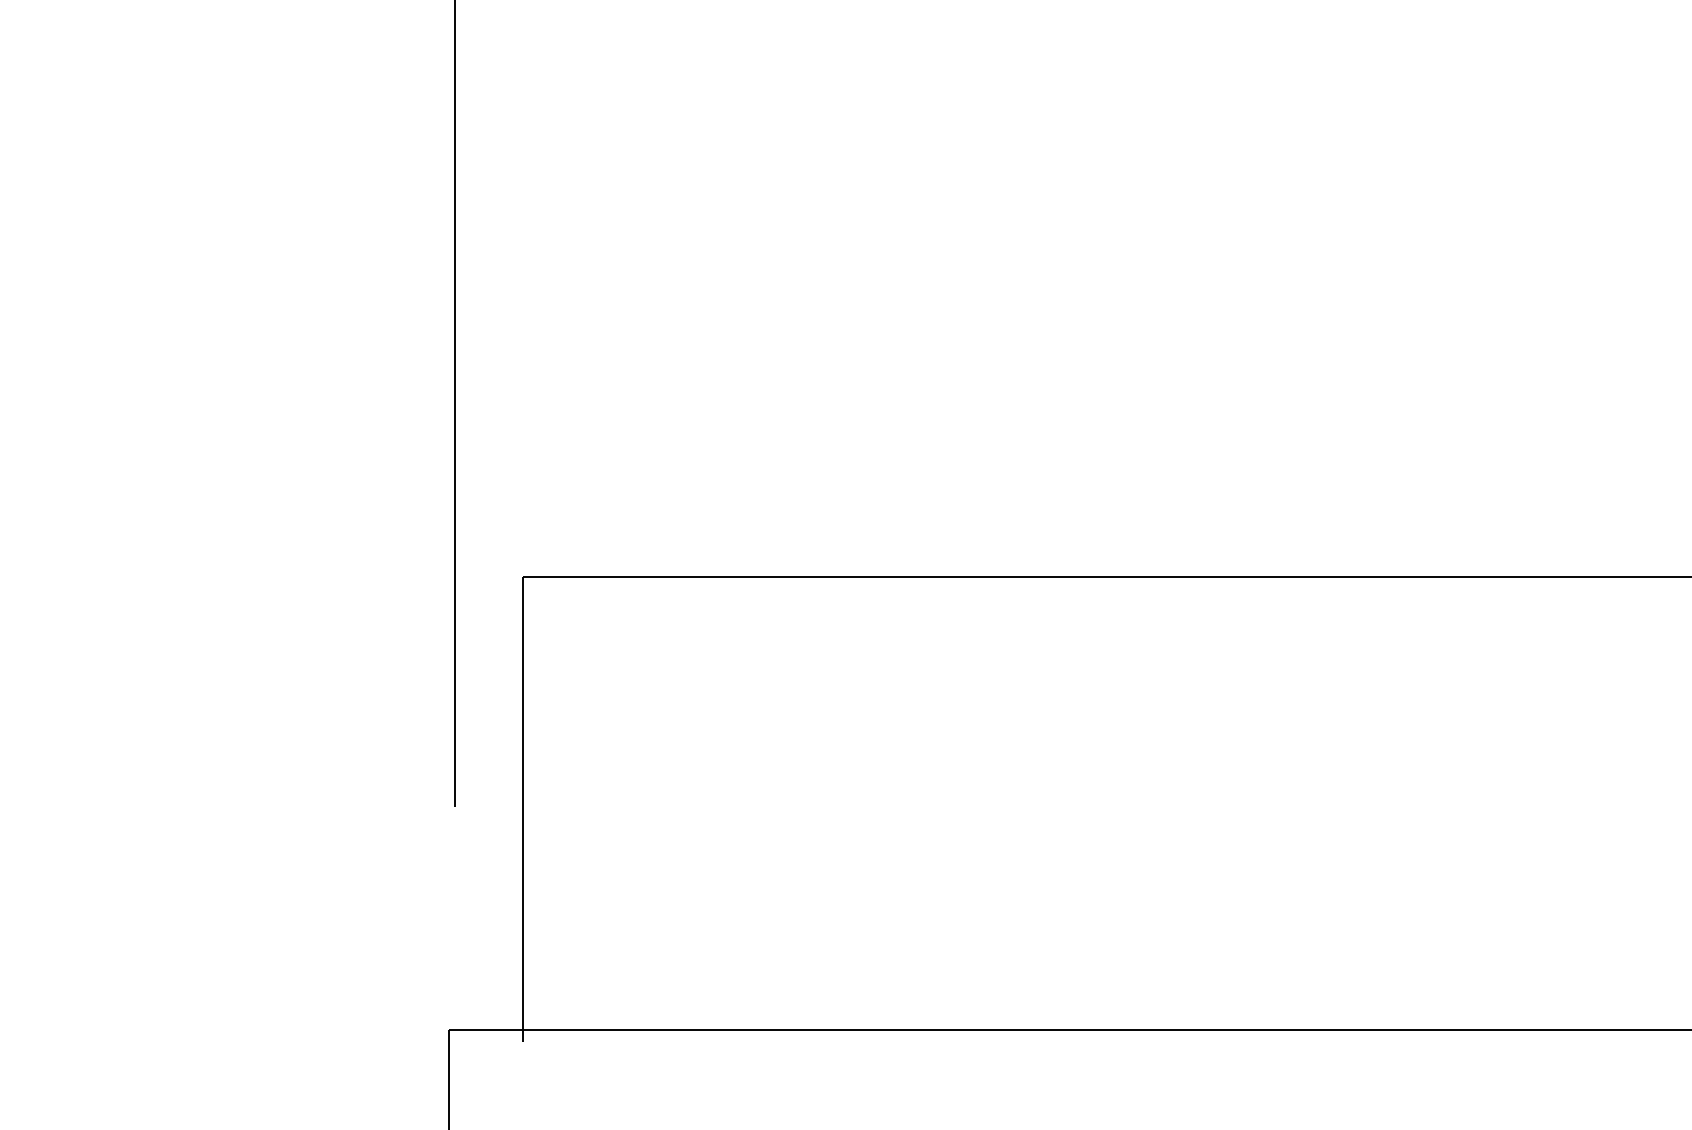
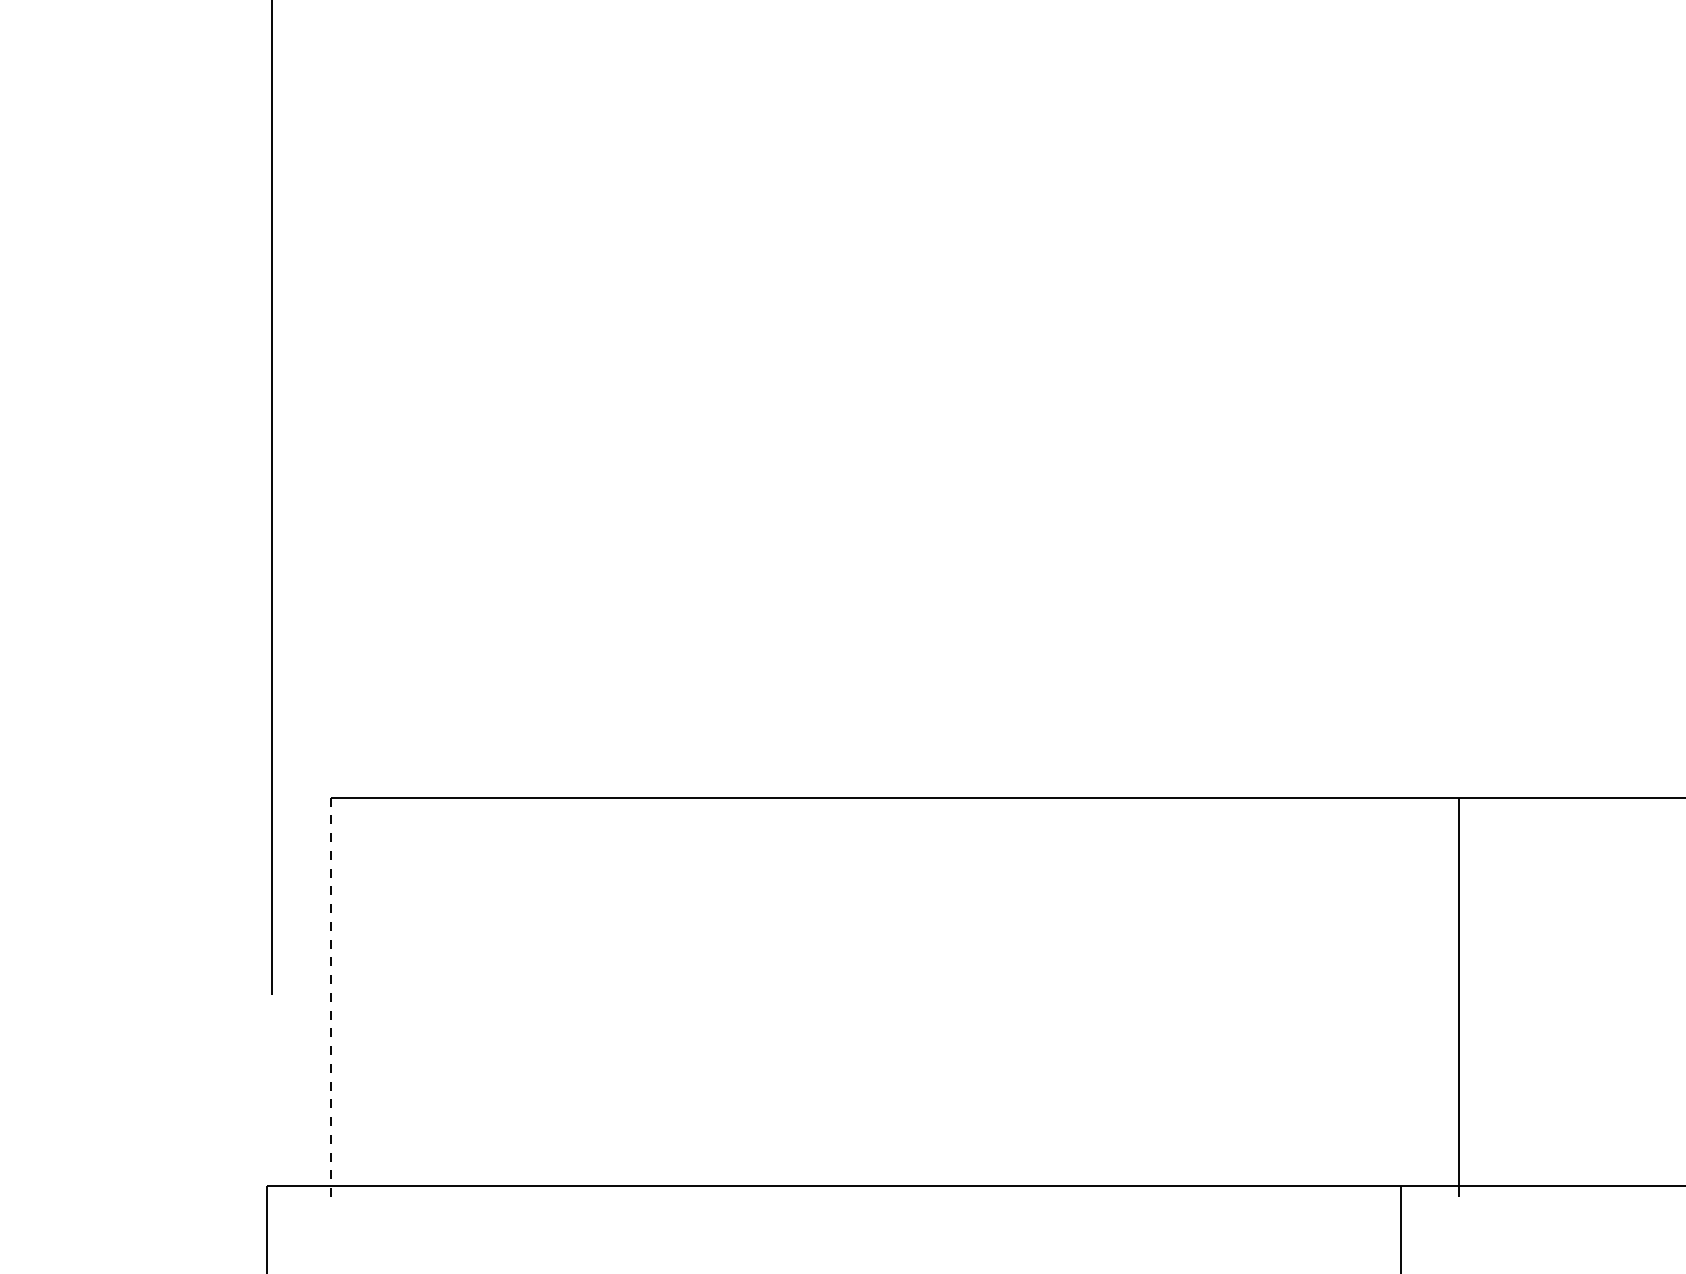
line: (523, 809) -> (330, 997), solid -> dashed

